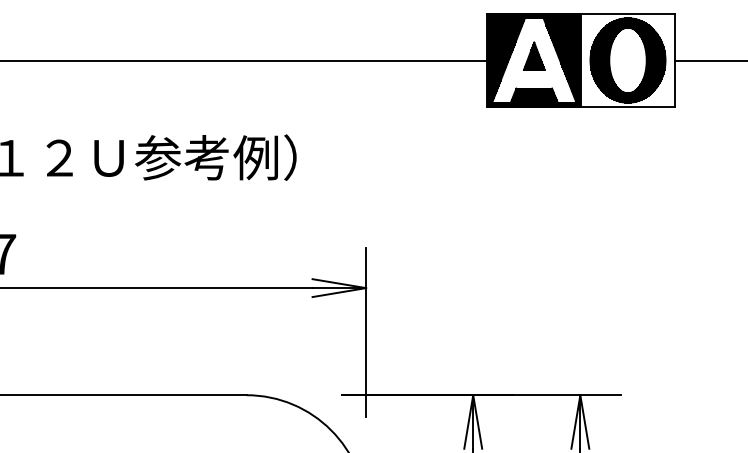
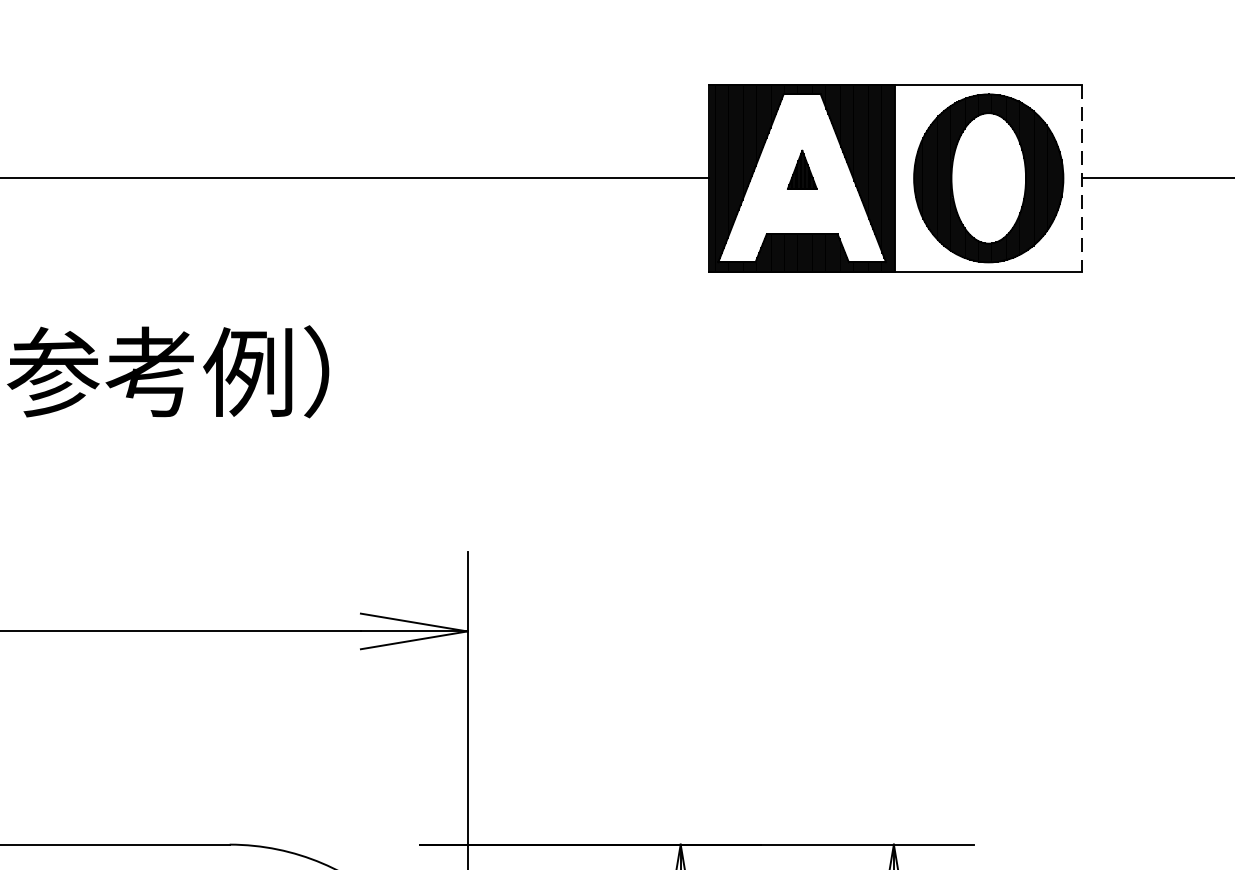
part: (534, 55) -> (802, 168), size x0.7
line: (674, 60) -> (1081, 178), solid -> dashed

